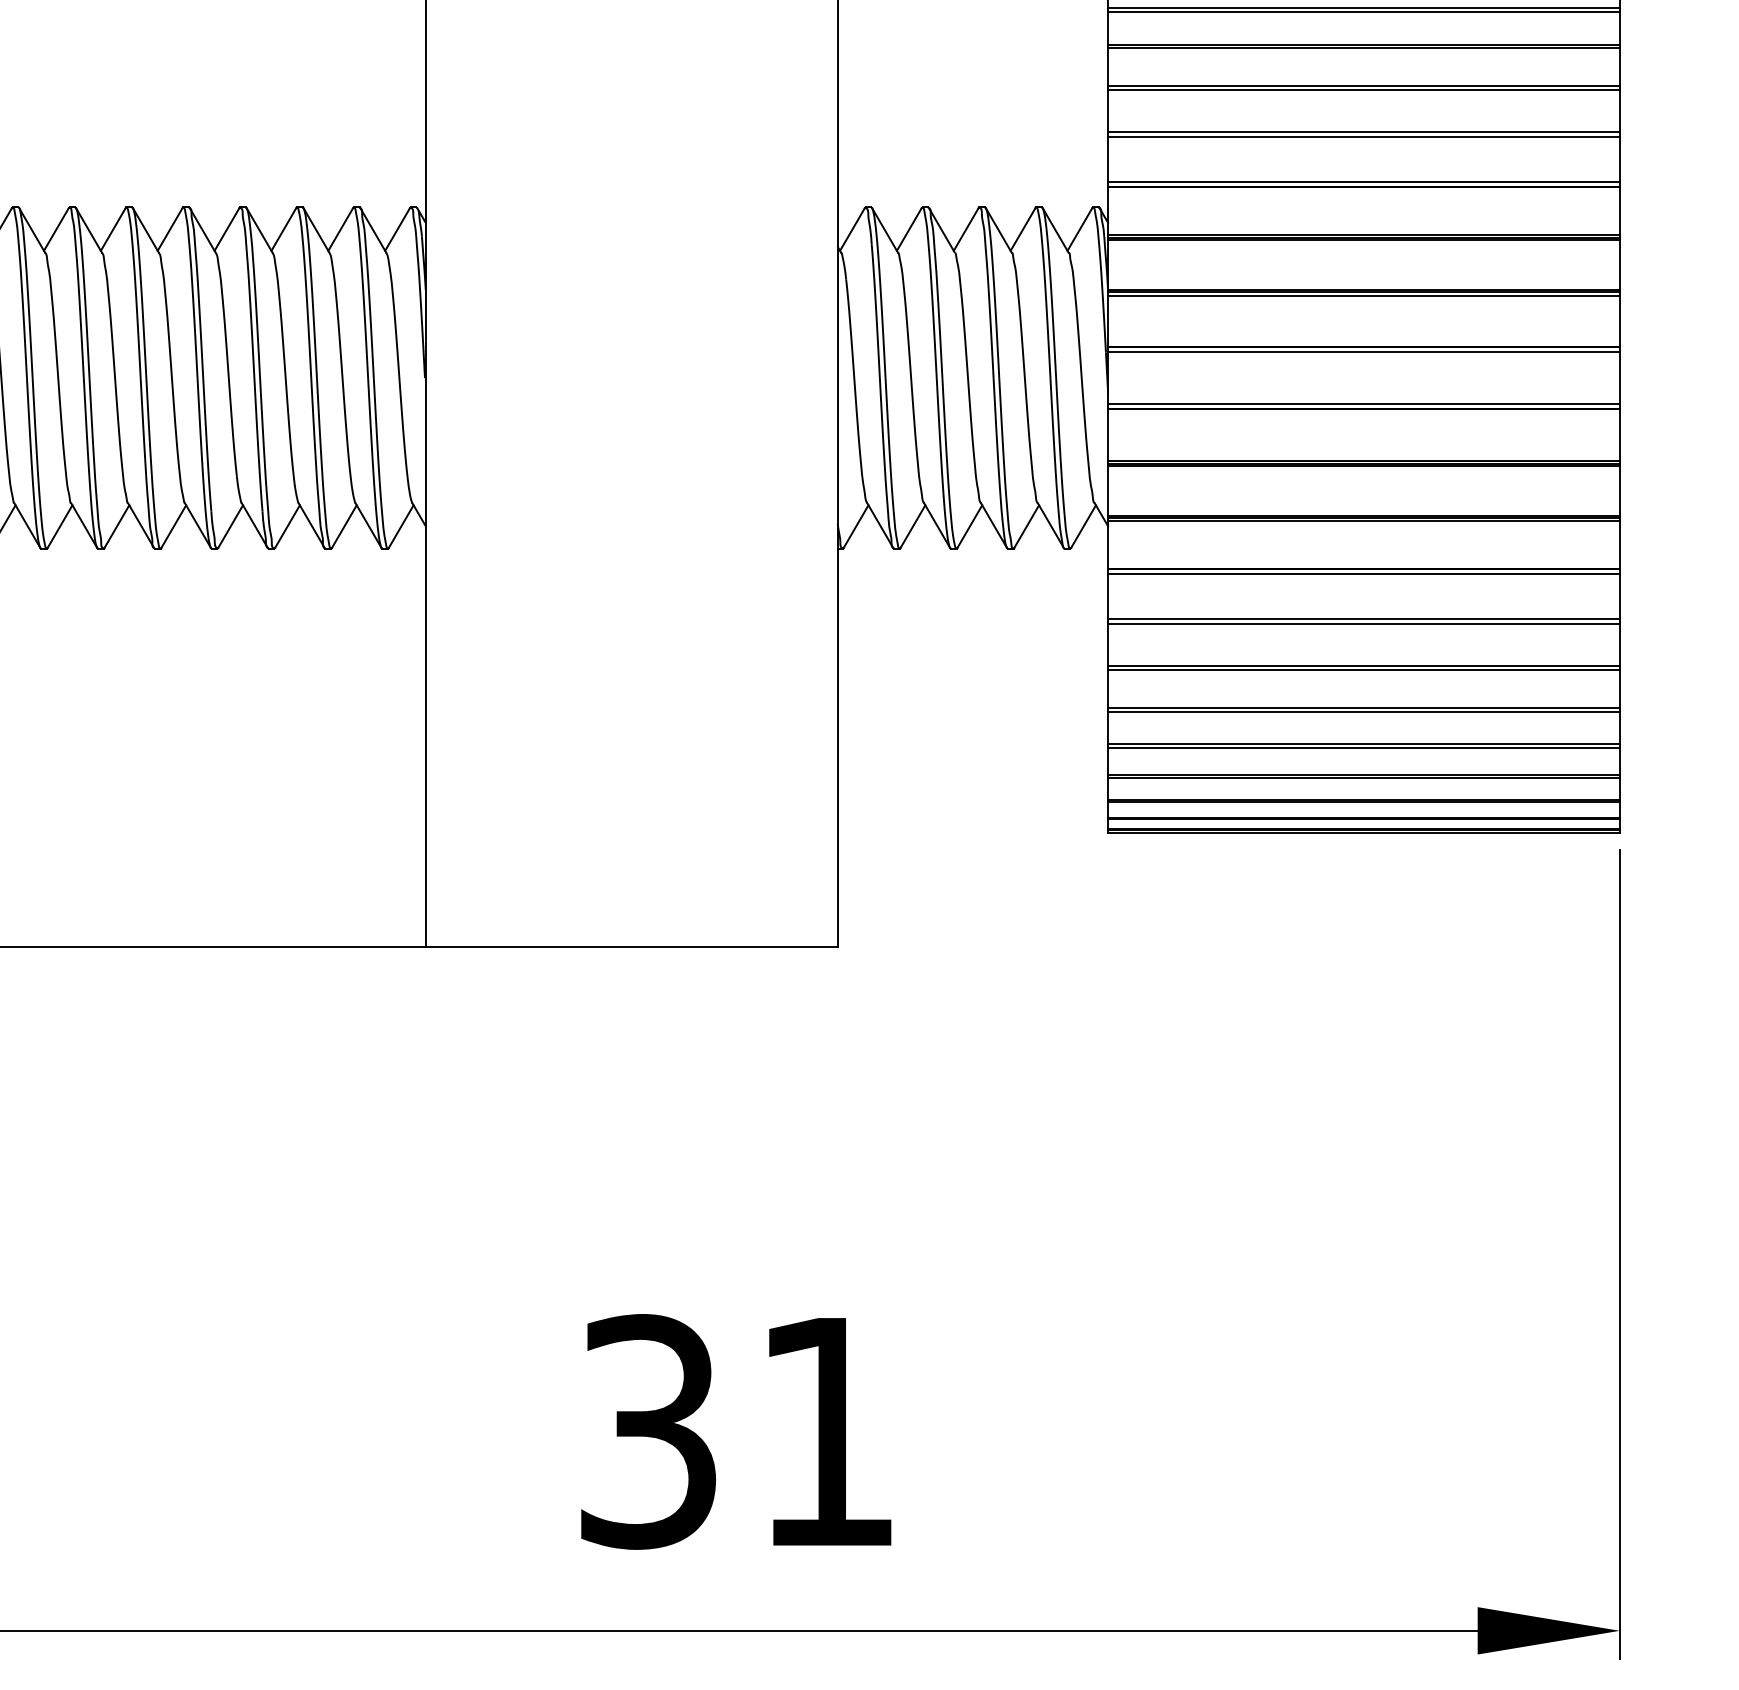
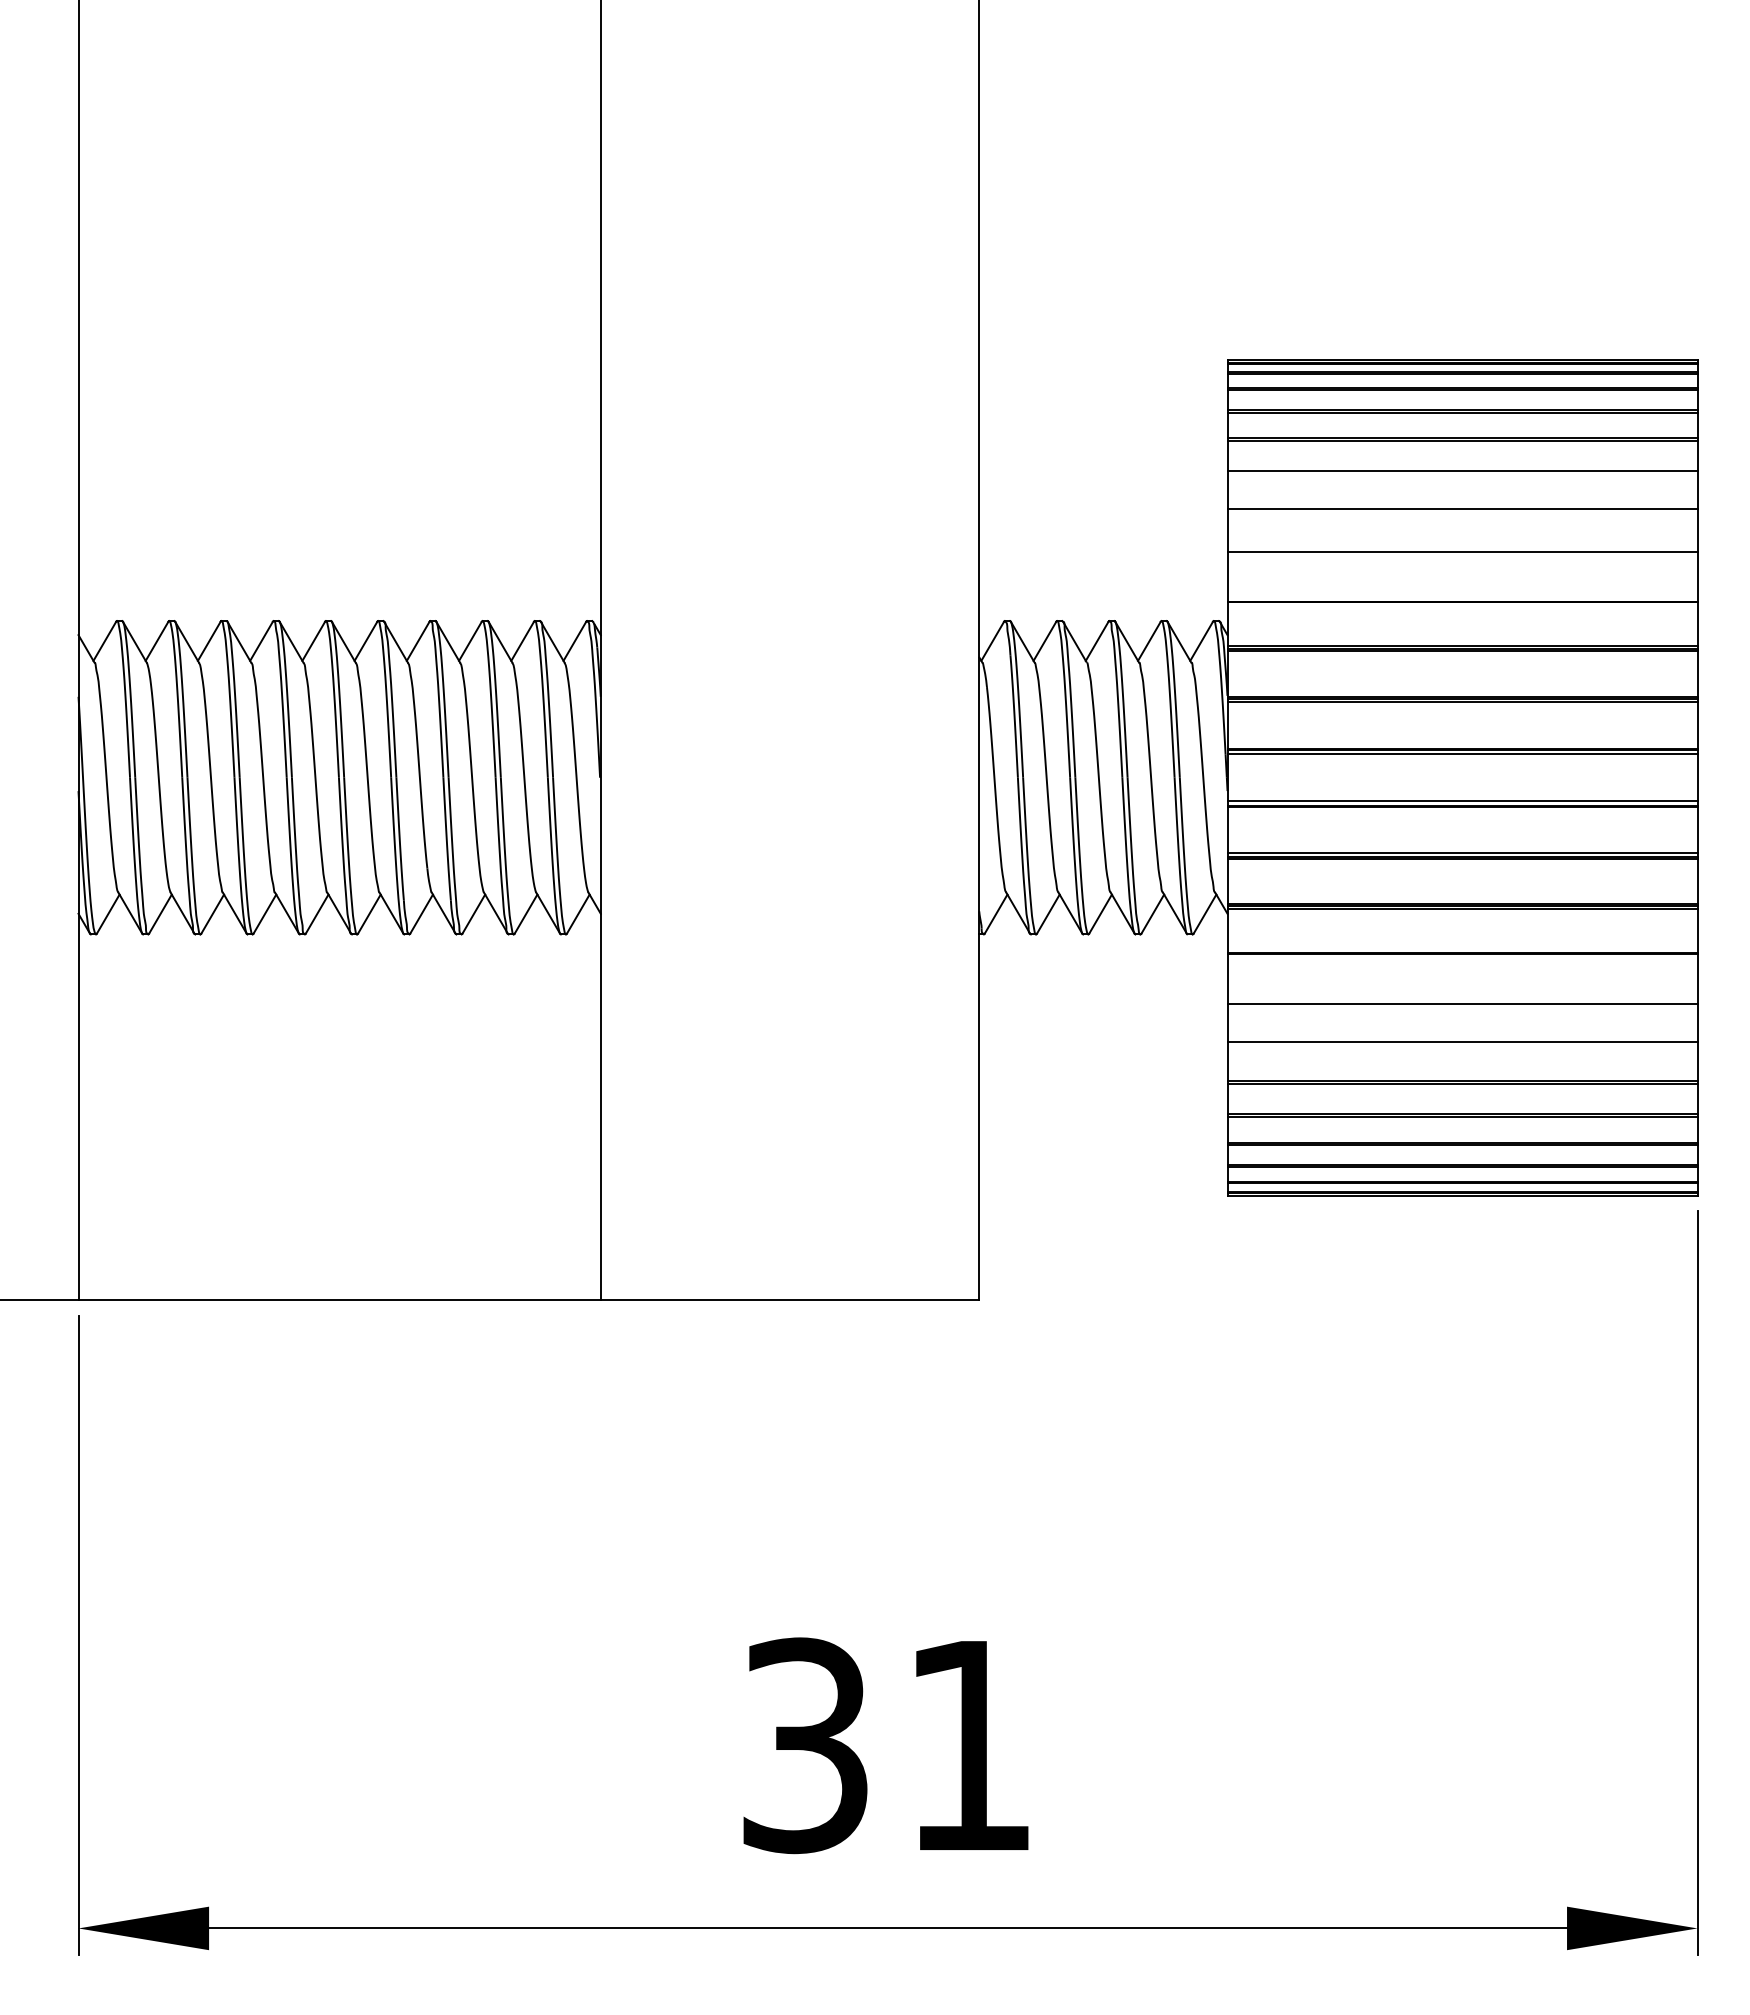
line: (1363, 47) -> (1462, 474), removed
line: (1363, 90) -> (1462, 513), removed
line: (1363, 137) -> (1462, 556), removed
line: (1363, 181) -> (1462, 597), removed
line: (1363, 574) -> (1462, 958), removed
line: (1363, 619) -> (1462, 999), removed
line: (1363, 670) -> (1462, 1046), removed

